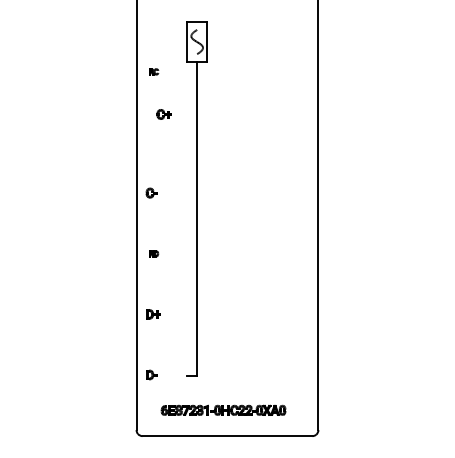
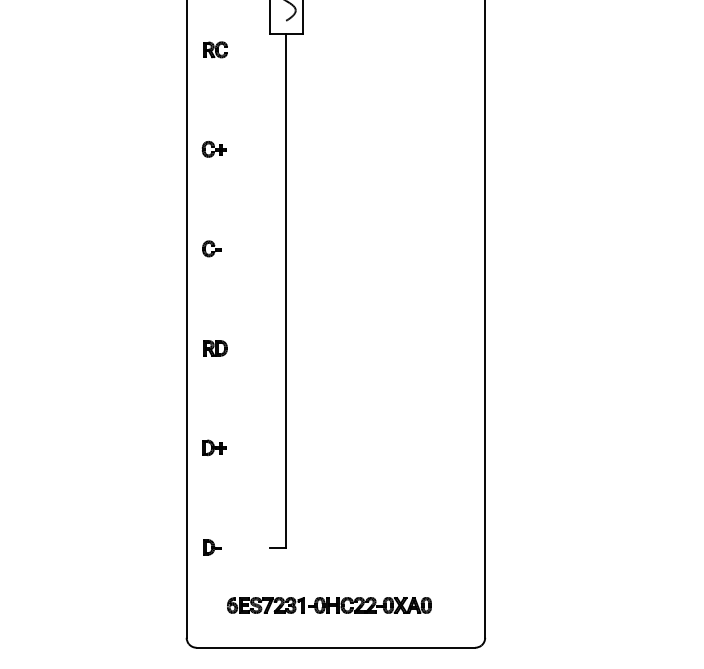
part: (153, 71) -> (214, 49), size x1.67
part: (163, 114) -> (212, 149), moved
part: (153, 253) -> (214, 347), size x1.67

